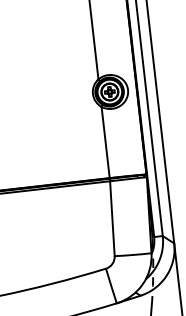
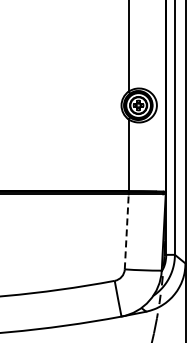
line: (112, 218) -> (126, 231), solid -> dashed

